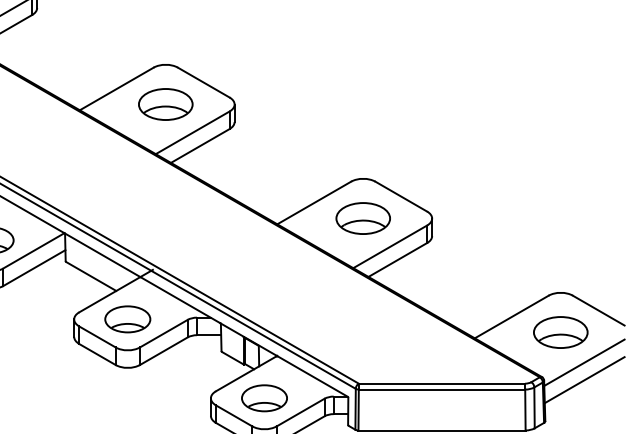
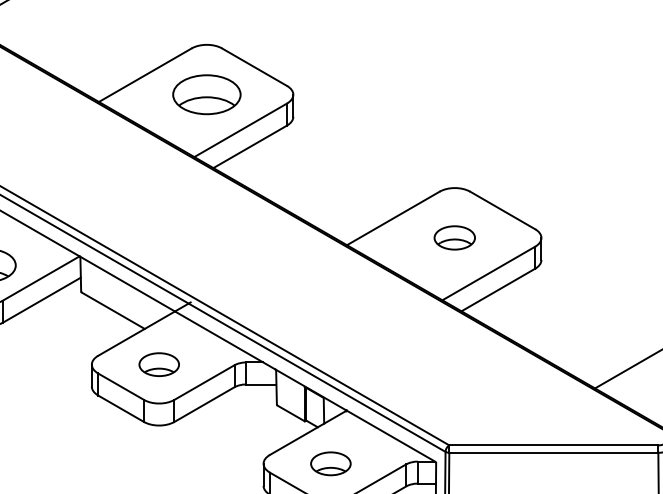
part: (362, 218) -> (453, 237), size x0.6
part: (127, 319) -> (158, 364), size x0.7
part: (264, 398) -> (330, 463), size x0.7

